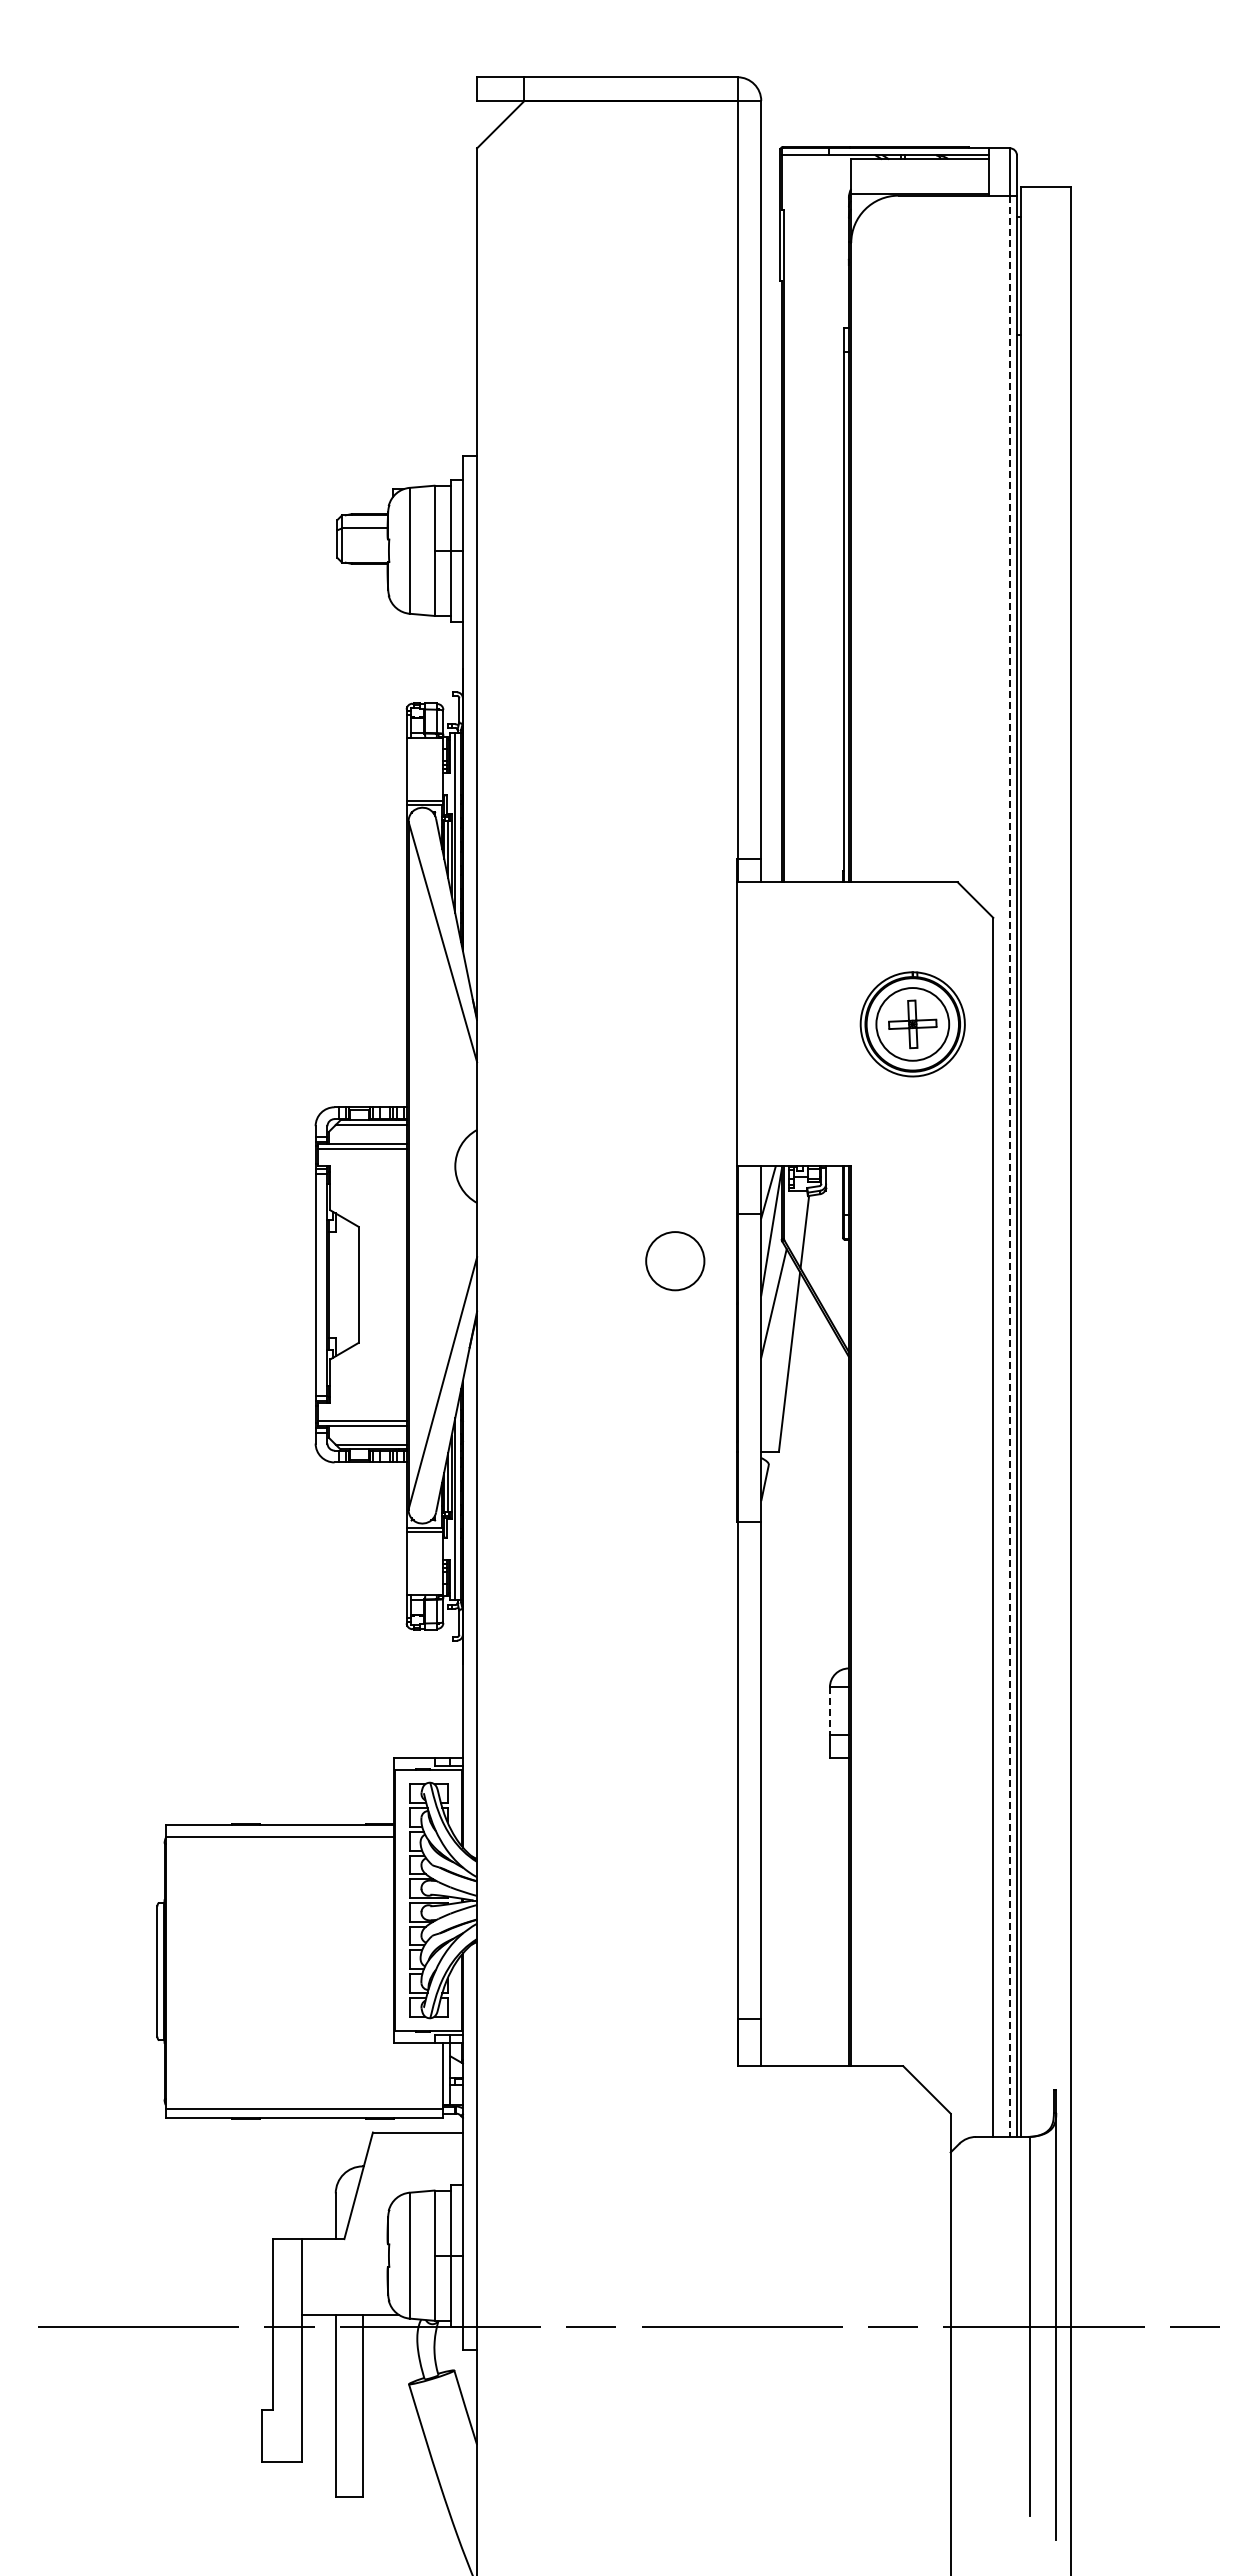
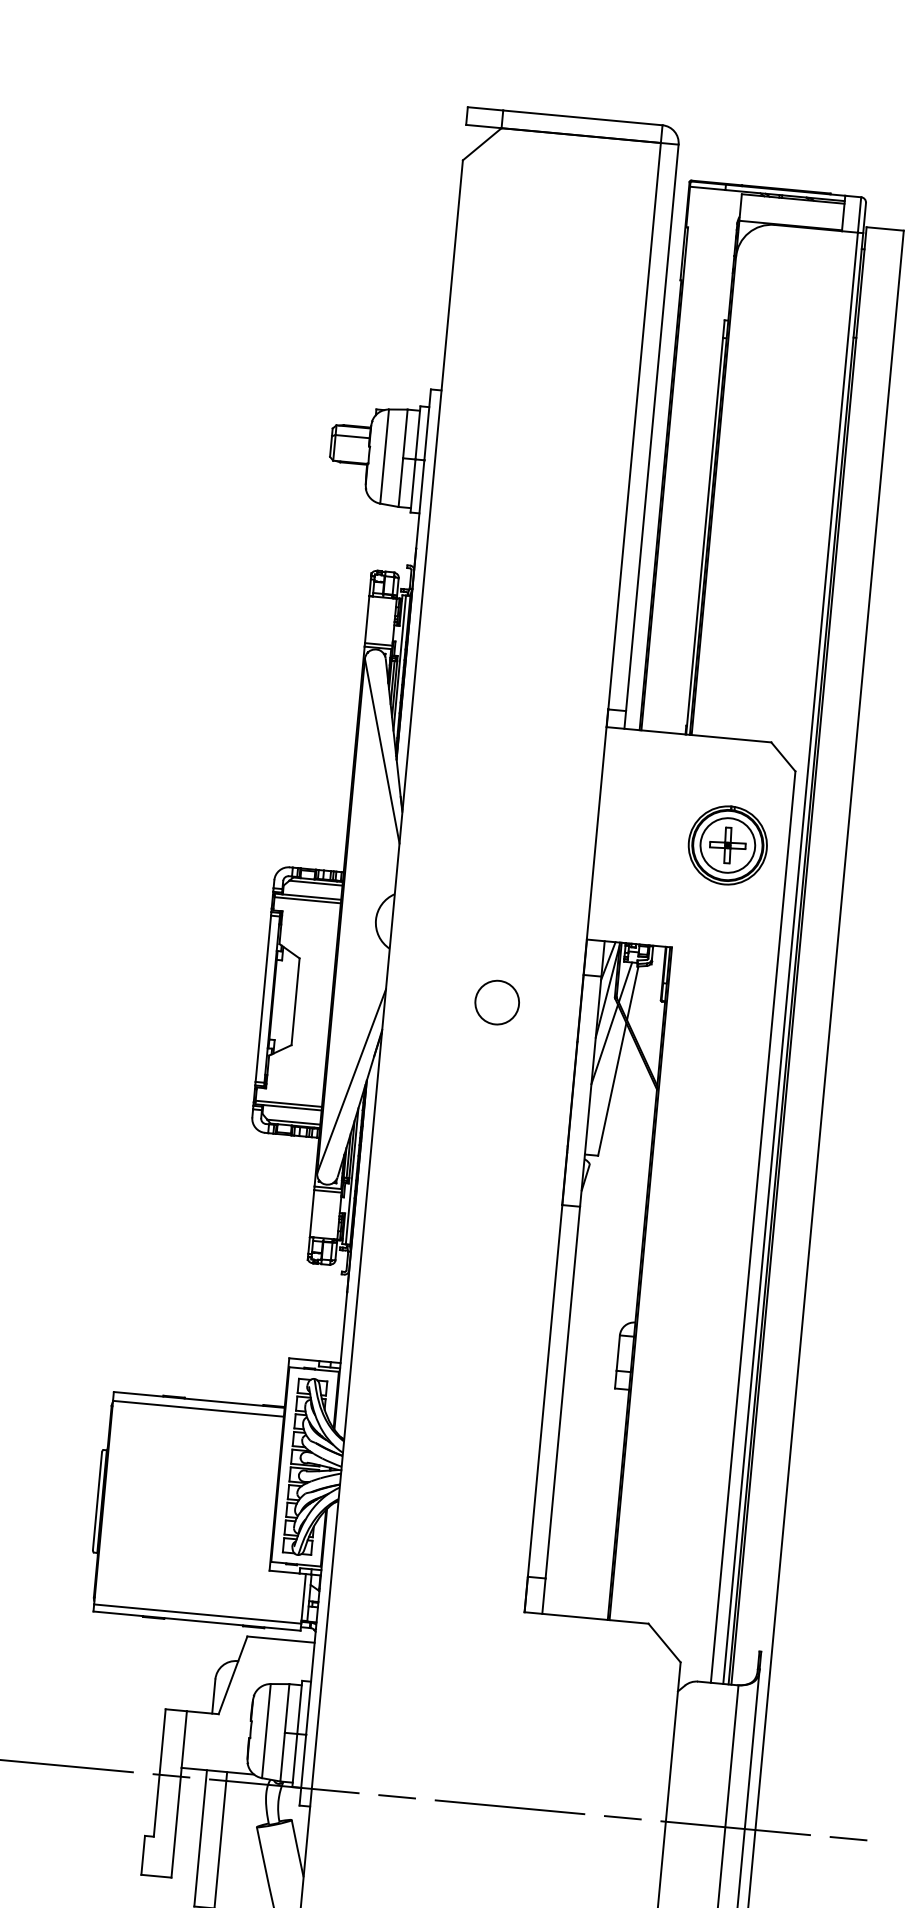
line: (1009, 1166) -> (790, 958), dashed -> solid
line: (793, 1218) -> (625, 982), added
circle: (675, 1261) -> (497, 1002), moved
line: (829, 1711) -> (617, 1353), dashed -> solid

